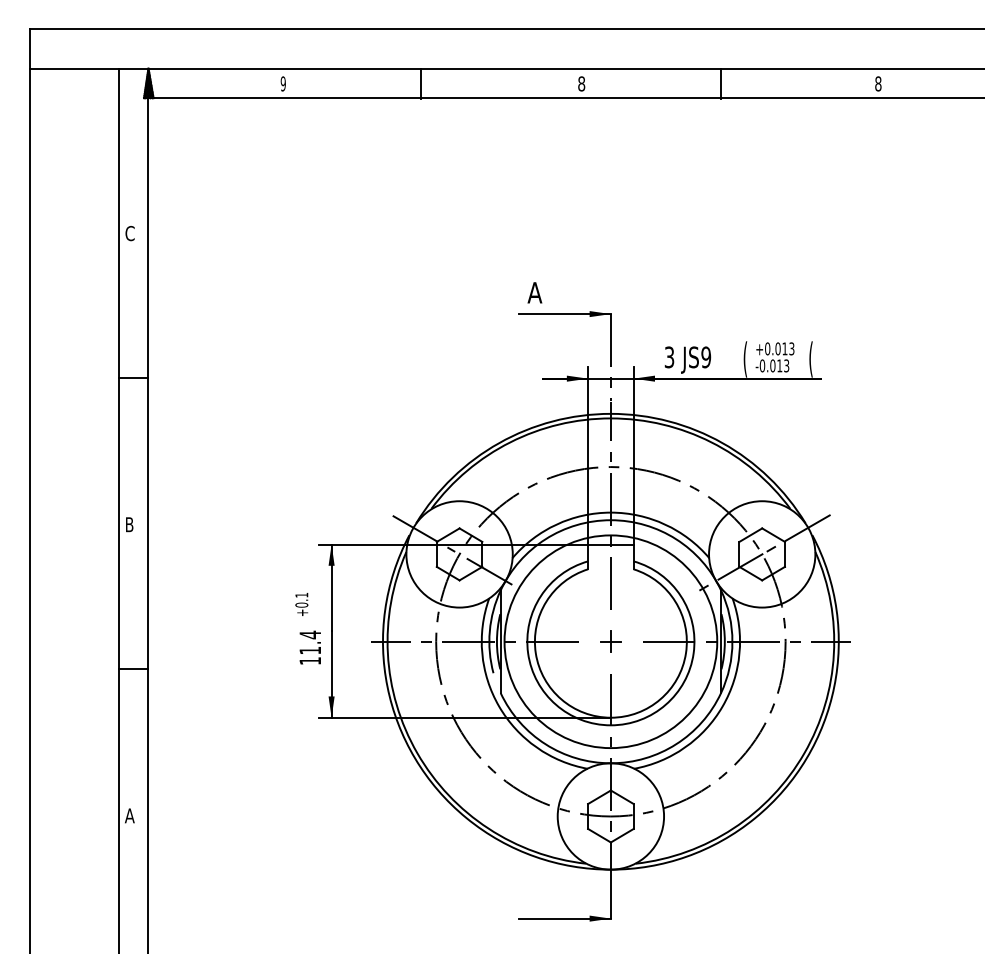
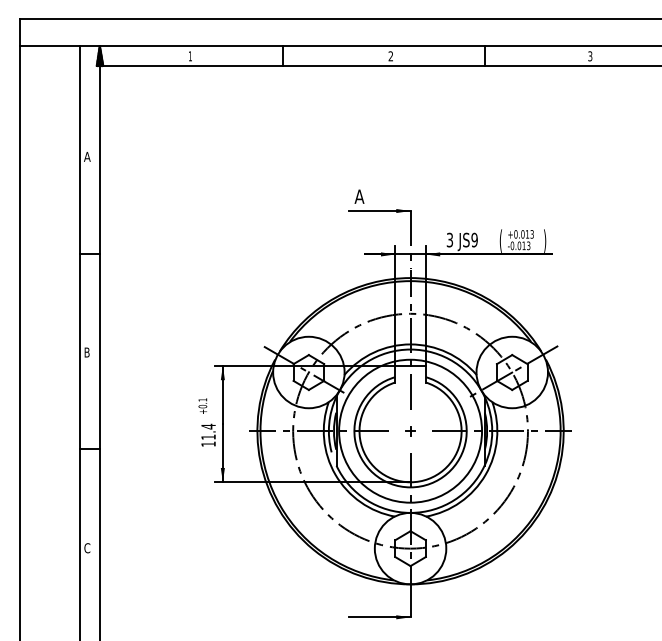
text: (283, 84) -> (190, 56), 9 -> 1
text: (581, 84) -> (390, 56), 8 -> 2
text: (878, 84) -> (590, 56), 8 -> 3
text: (130, 232) -> (87, 156), C -> A
text: (811, 357) -> (545, 240), ( -> )
part: (610, 642) -> (410, 431), size x0.62
text: (130, 816) -> (87, 548), A -> C

